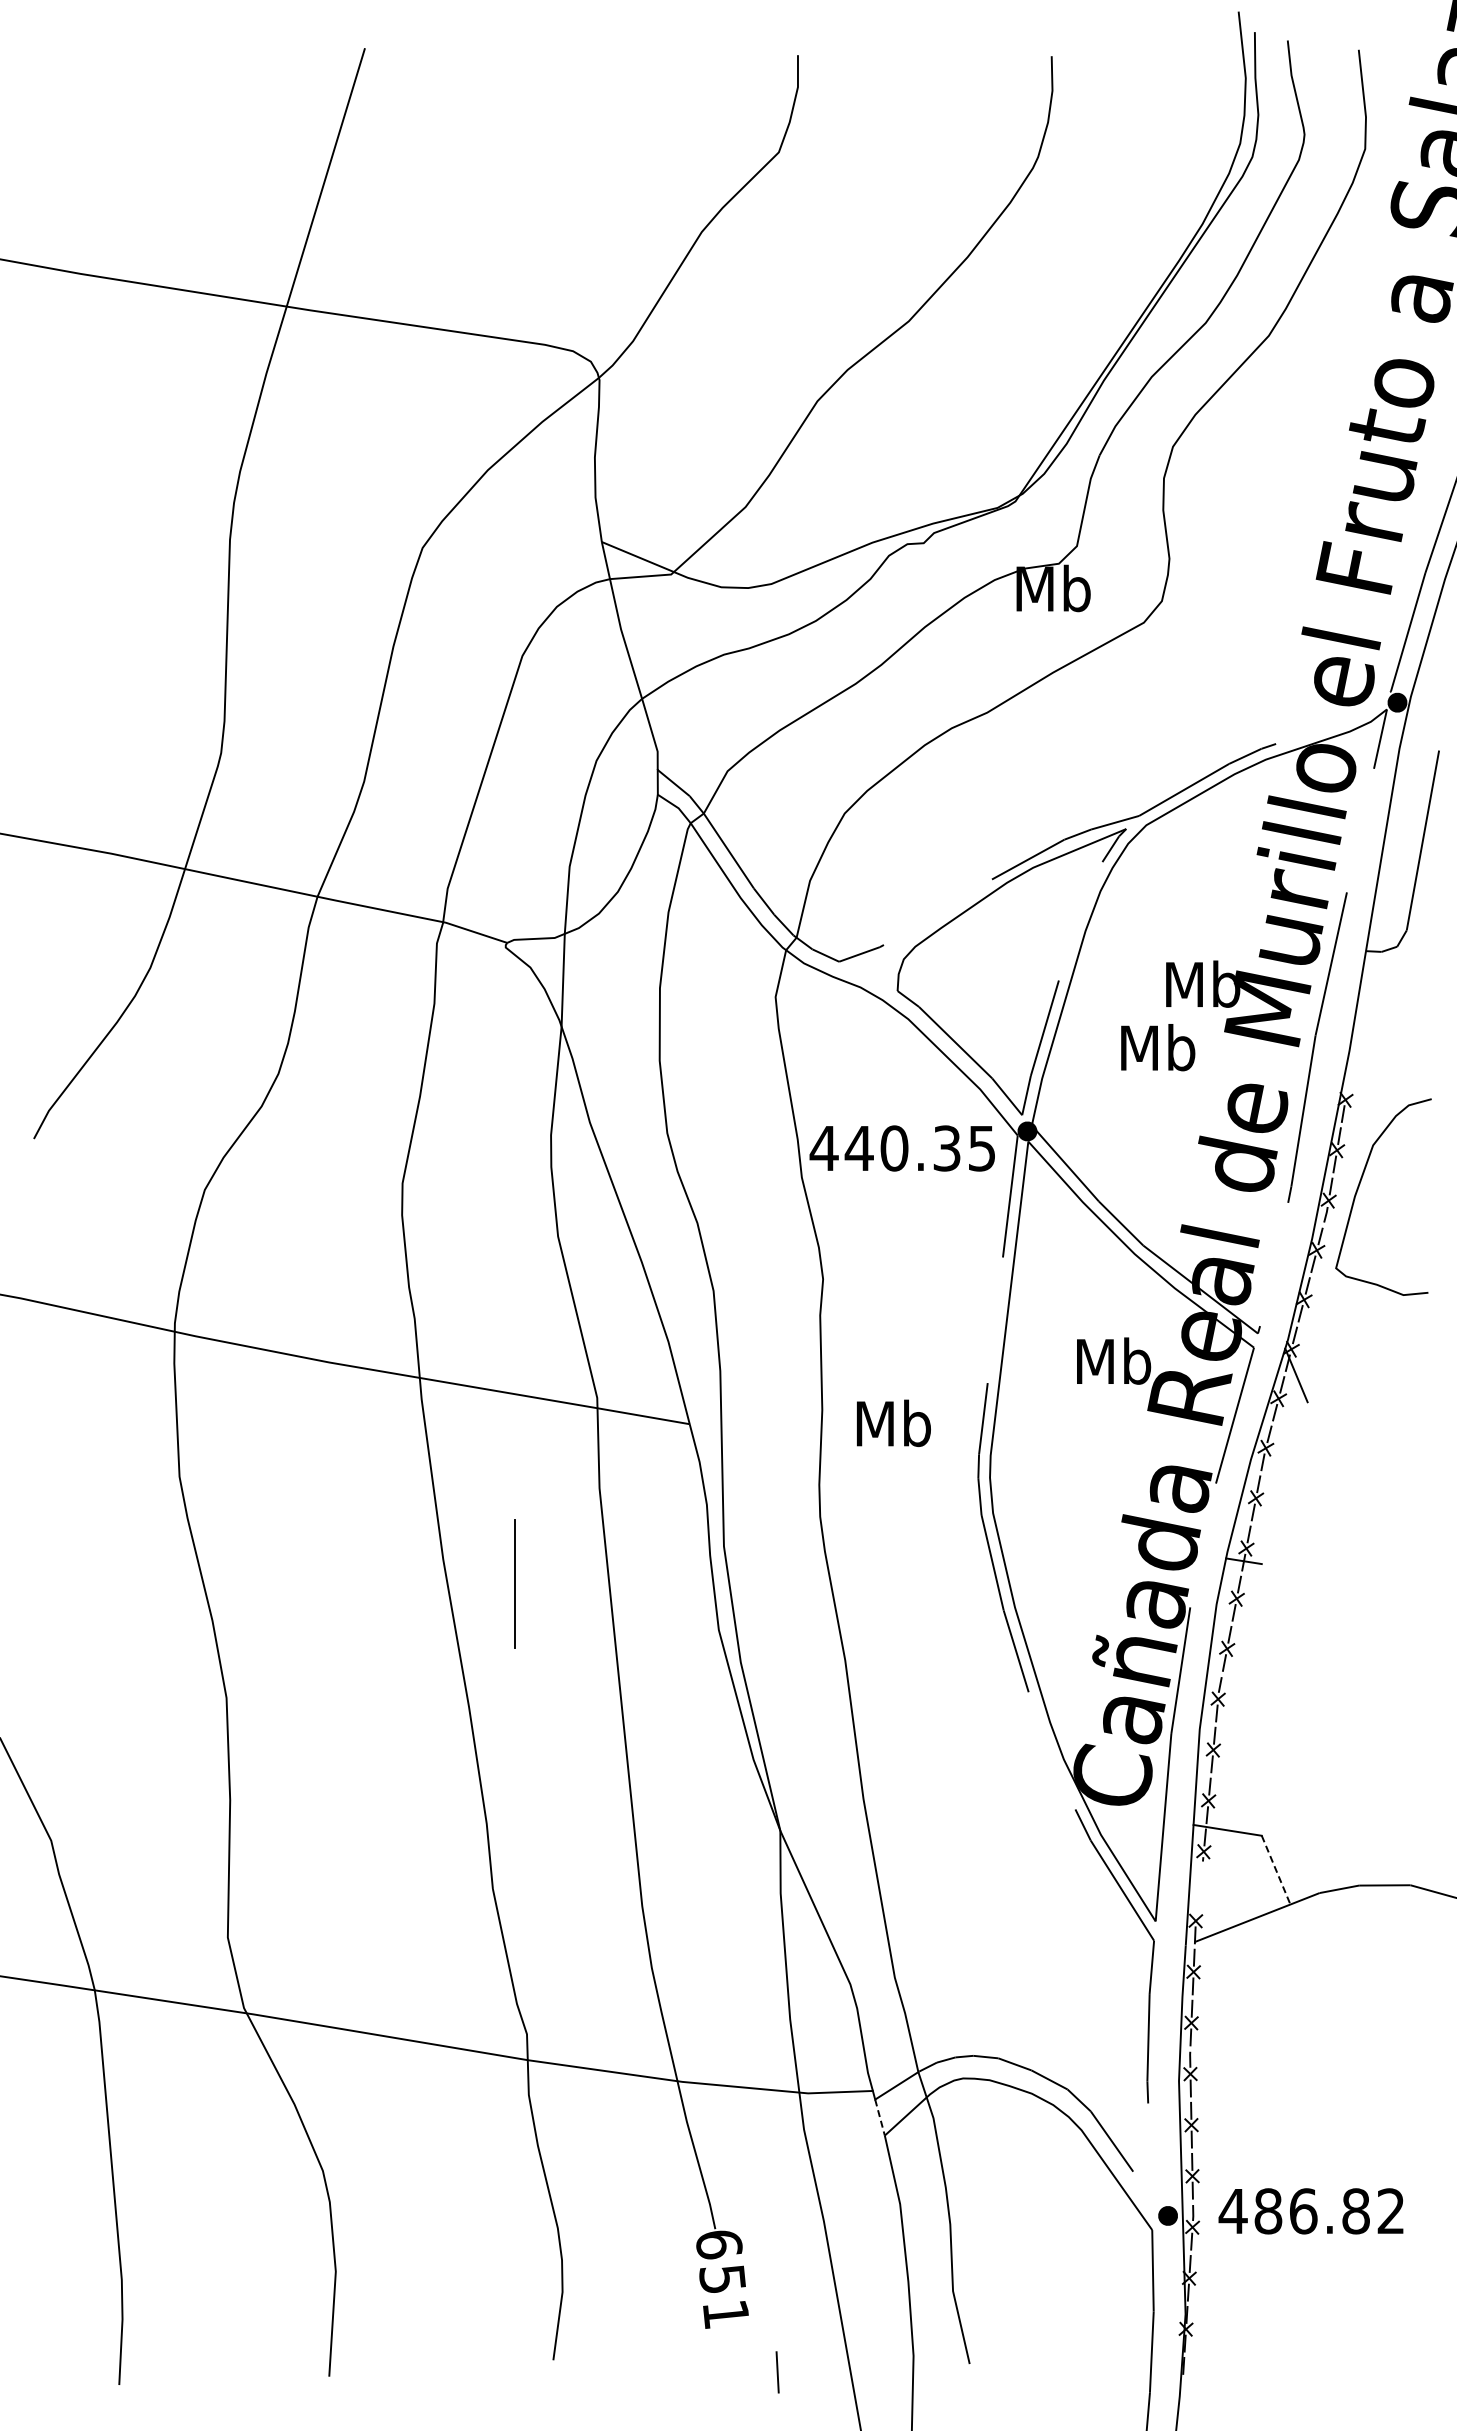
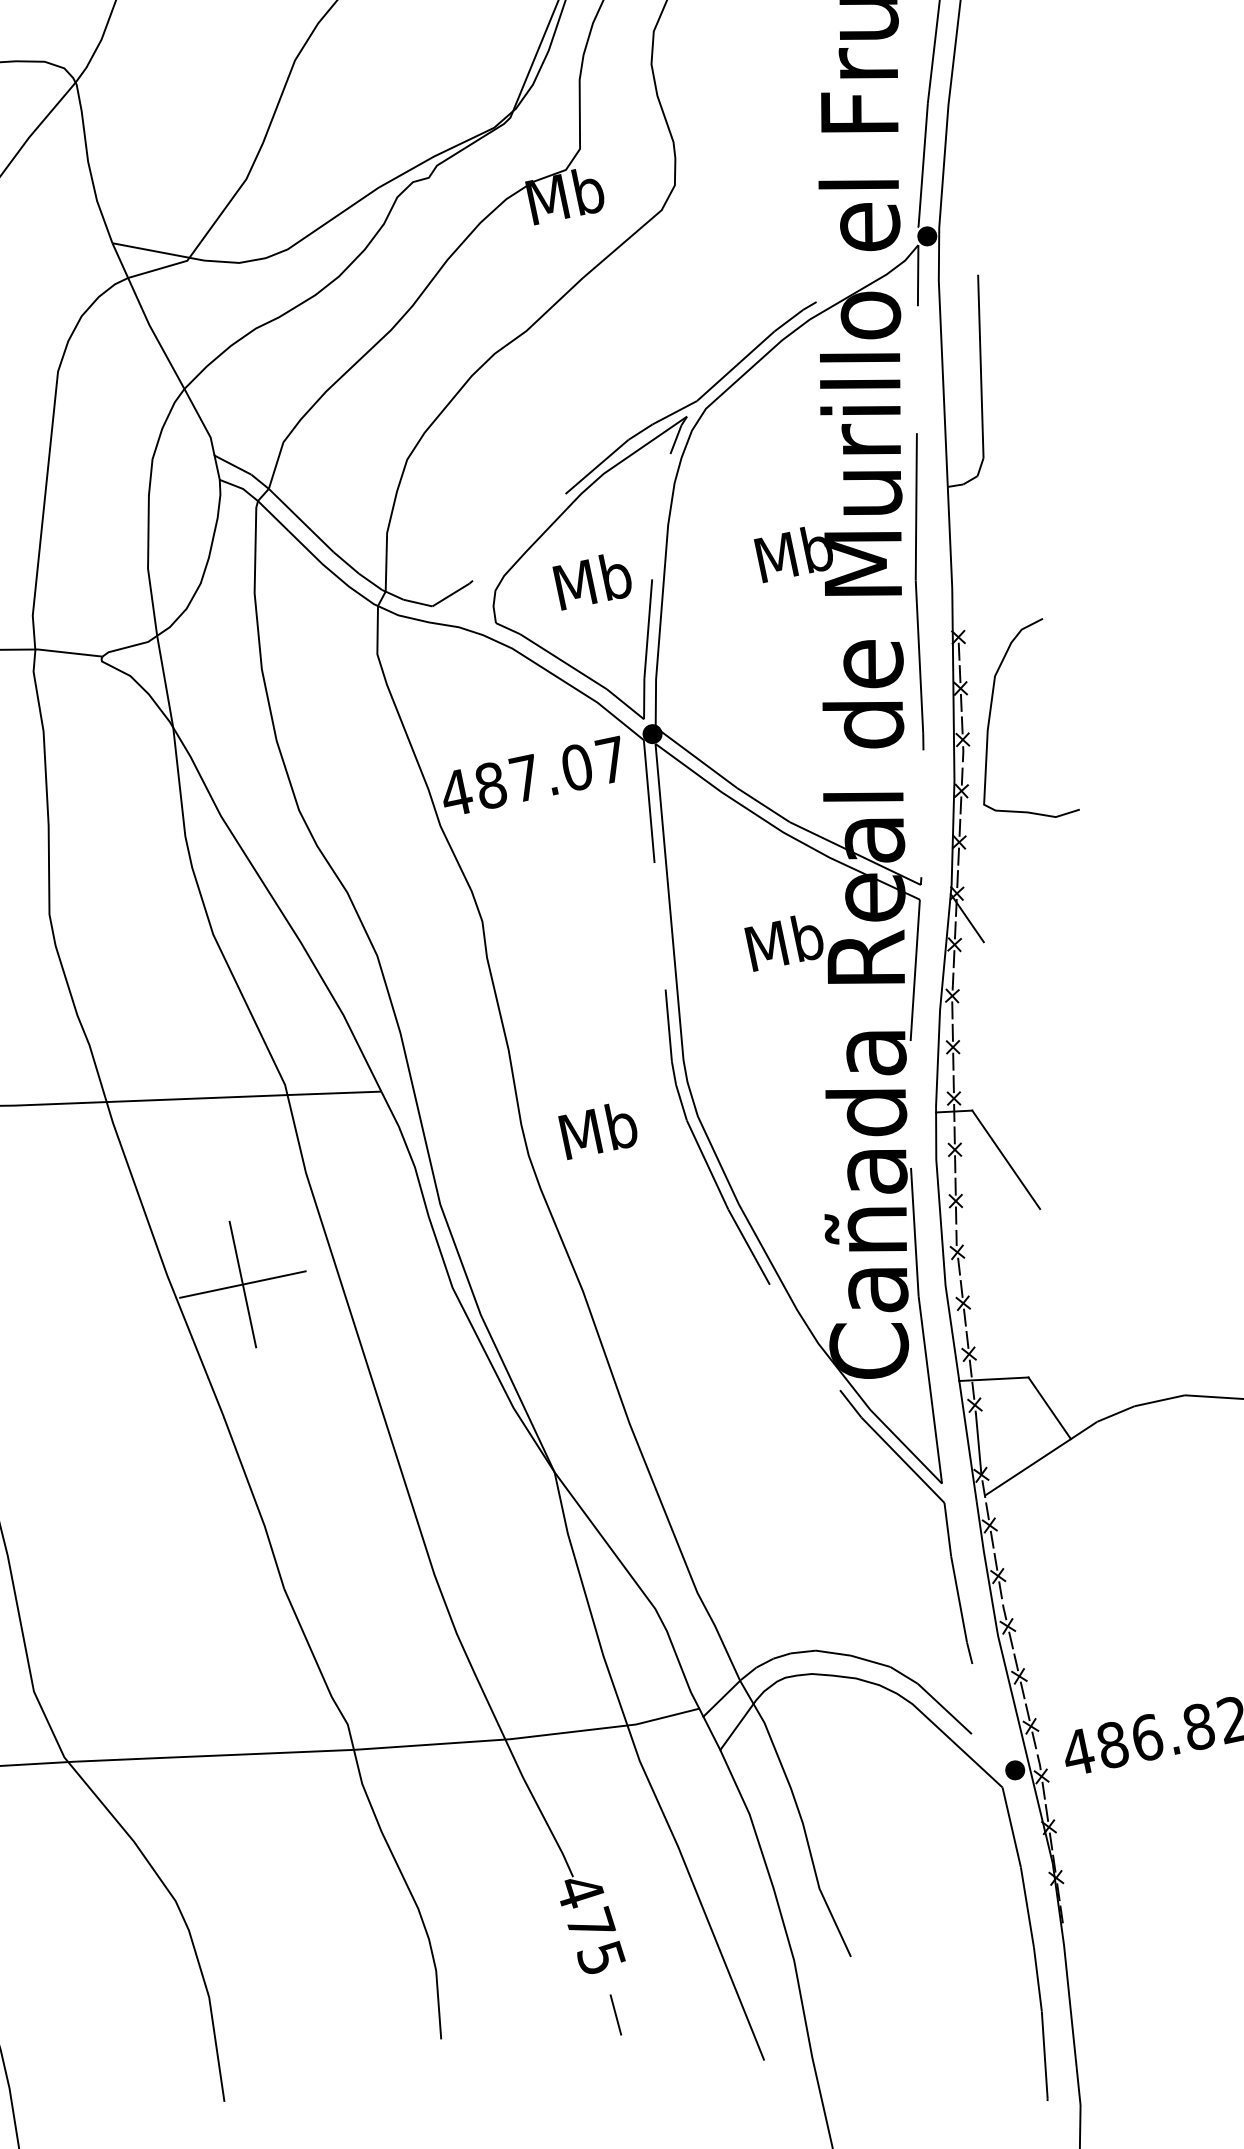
text: (1158, 1047) -> (593, 580), moved
text: (919, 1148) -> (550, 773), 440.35 -> 487.07
text: (893, 1422) -> (598, 1129), moved
line: (514, 1583) -> (242, 1284), added
line: (1284, 1618) -> (1005, 1159), added
line: (1276, 1870) -> (1050, 1408), dashed -> solid
line: (1199, 1890) -> (978, 1444), added
line: (880, 2117) -> (712, 1733), dashed -> solid
text: (722, 2279) -> (590, 1925), 651 -> 475
line: (777, 2372) -> (615, 2015), moved

